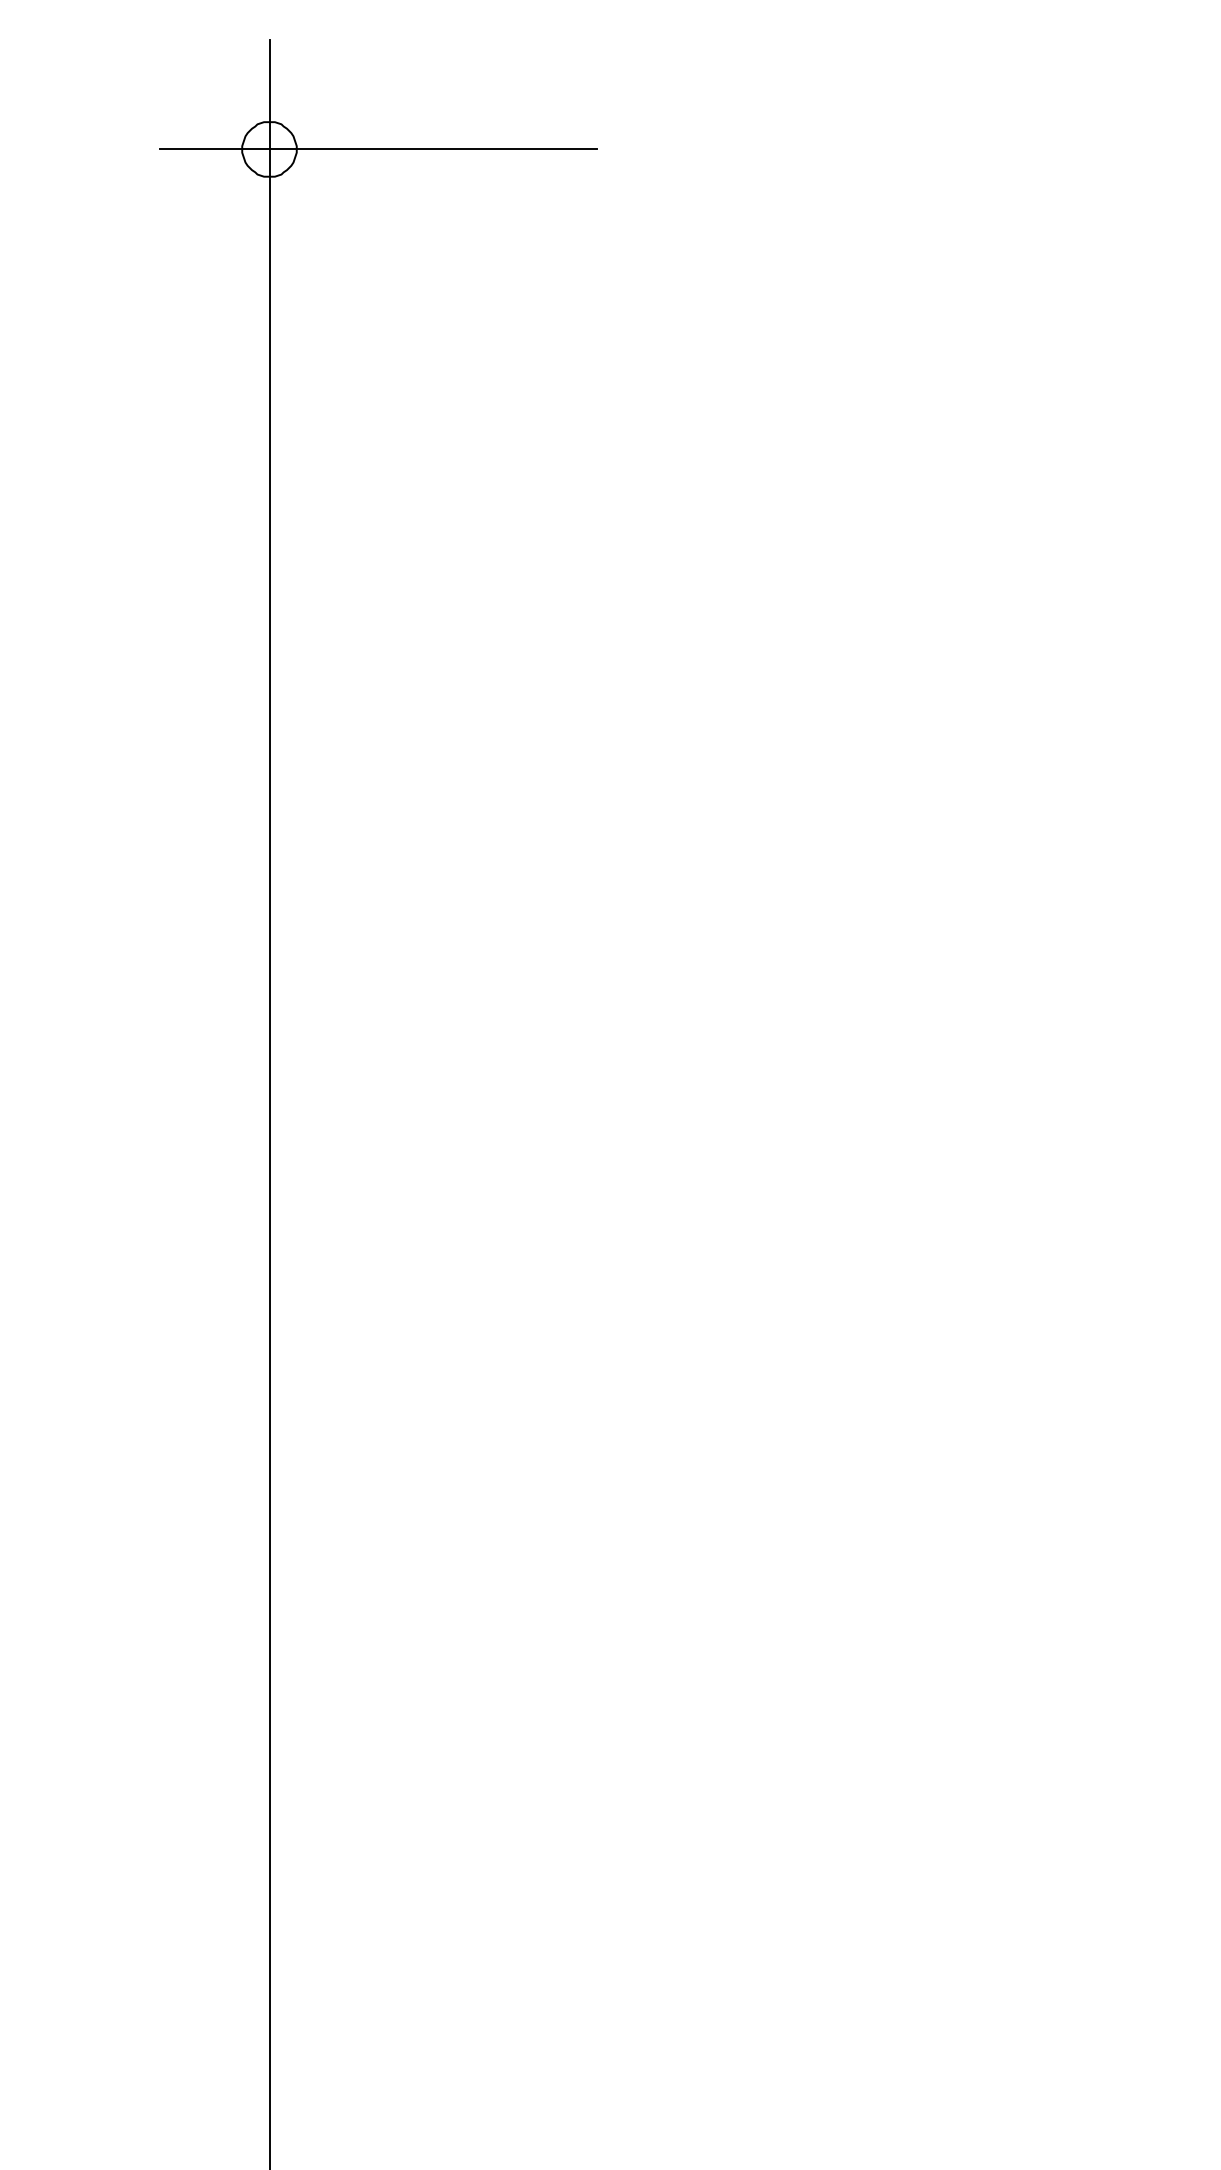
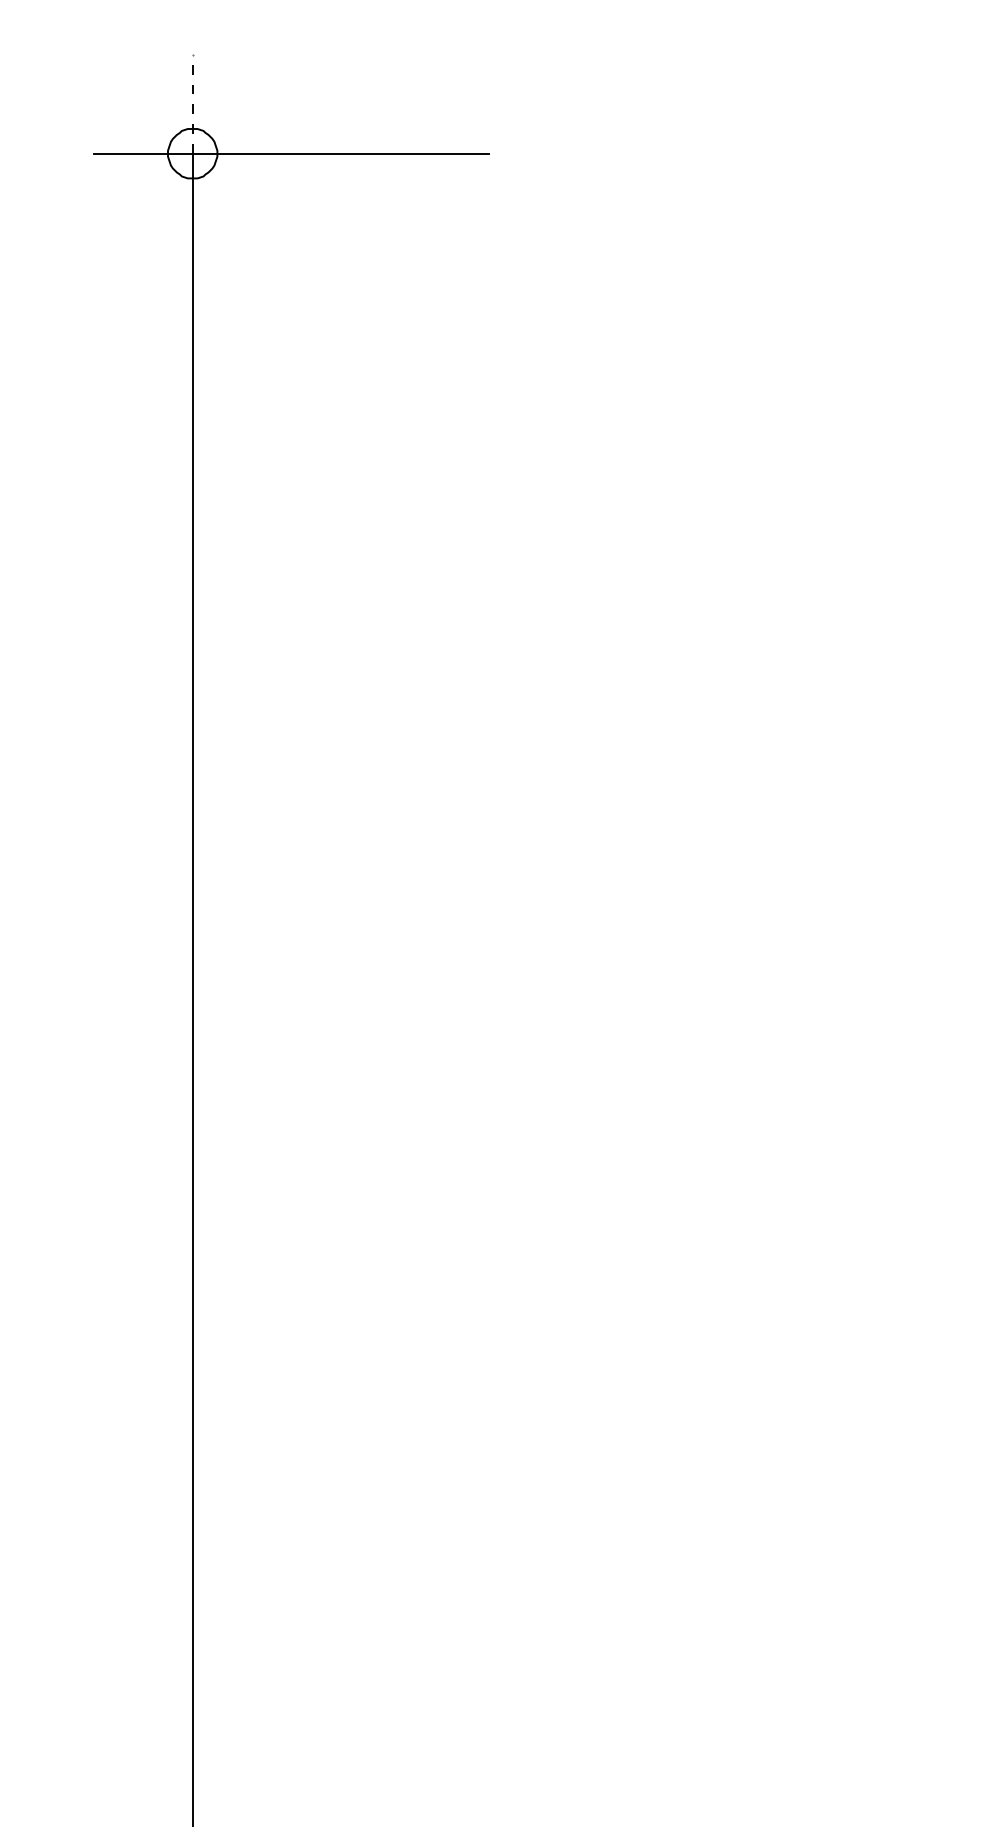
line: (269, 94) -> (192, 103), solid -> dashed

